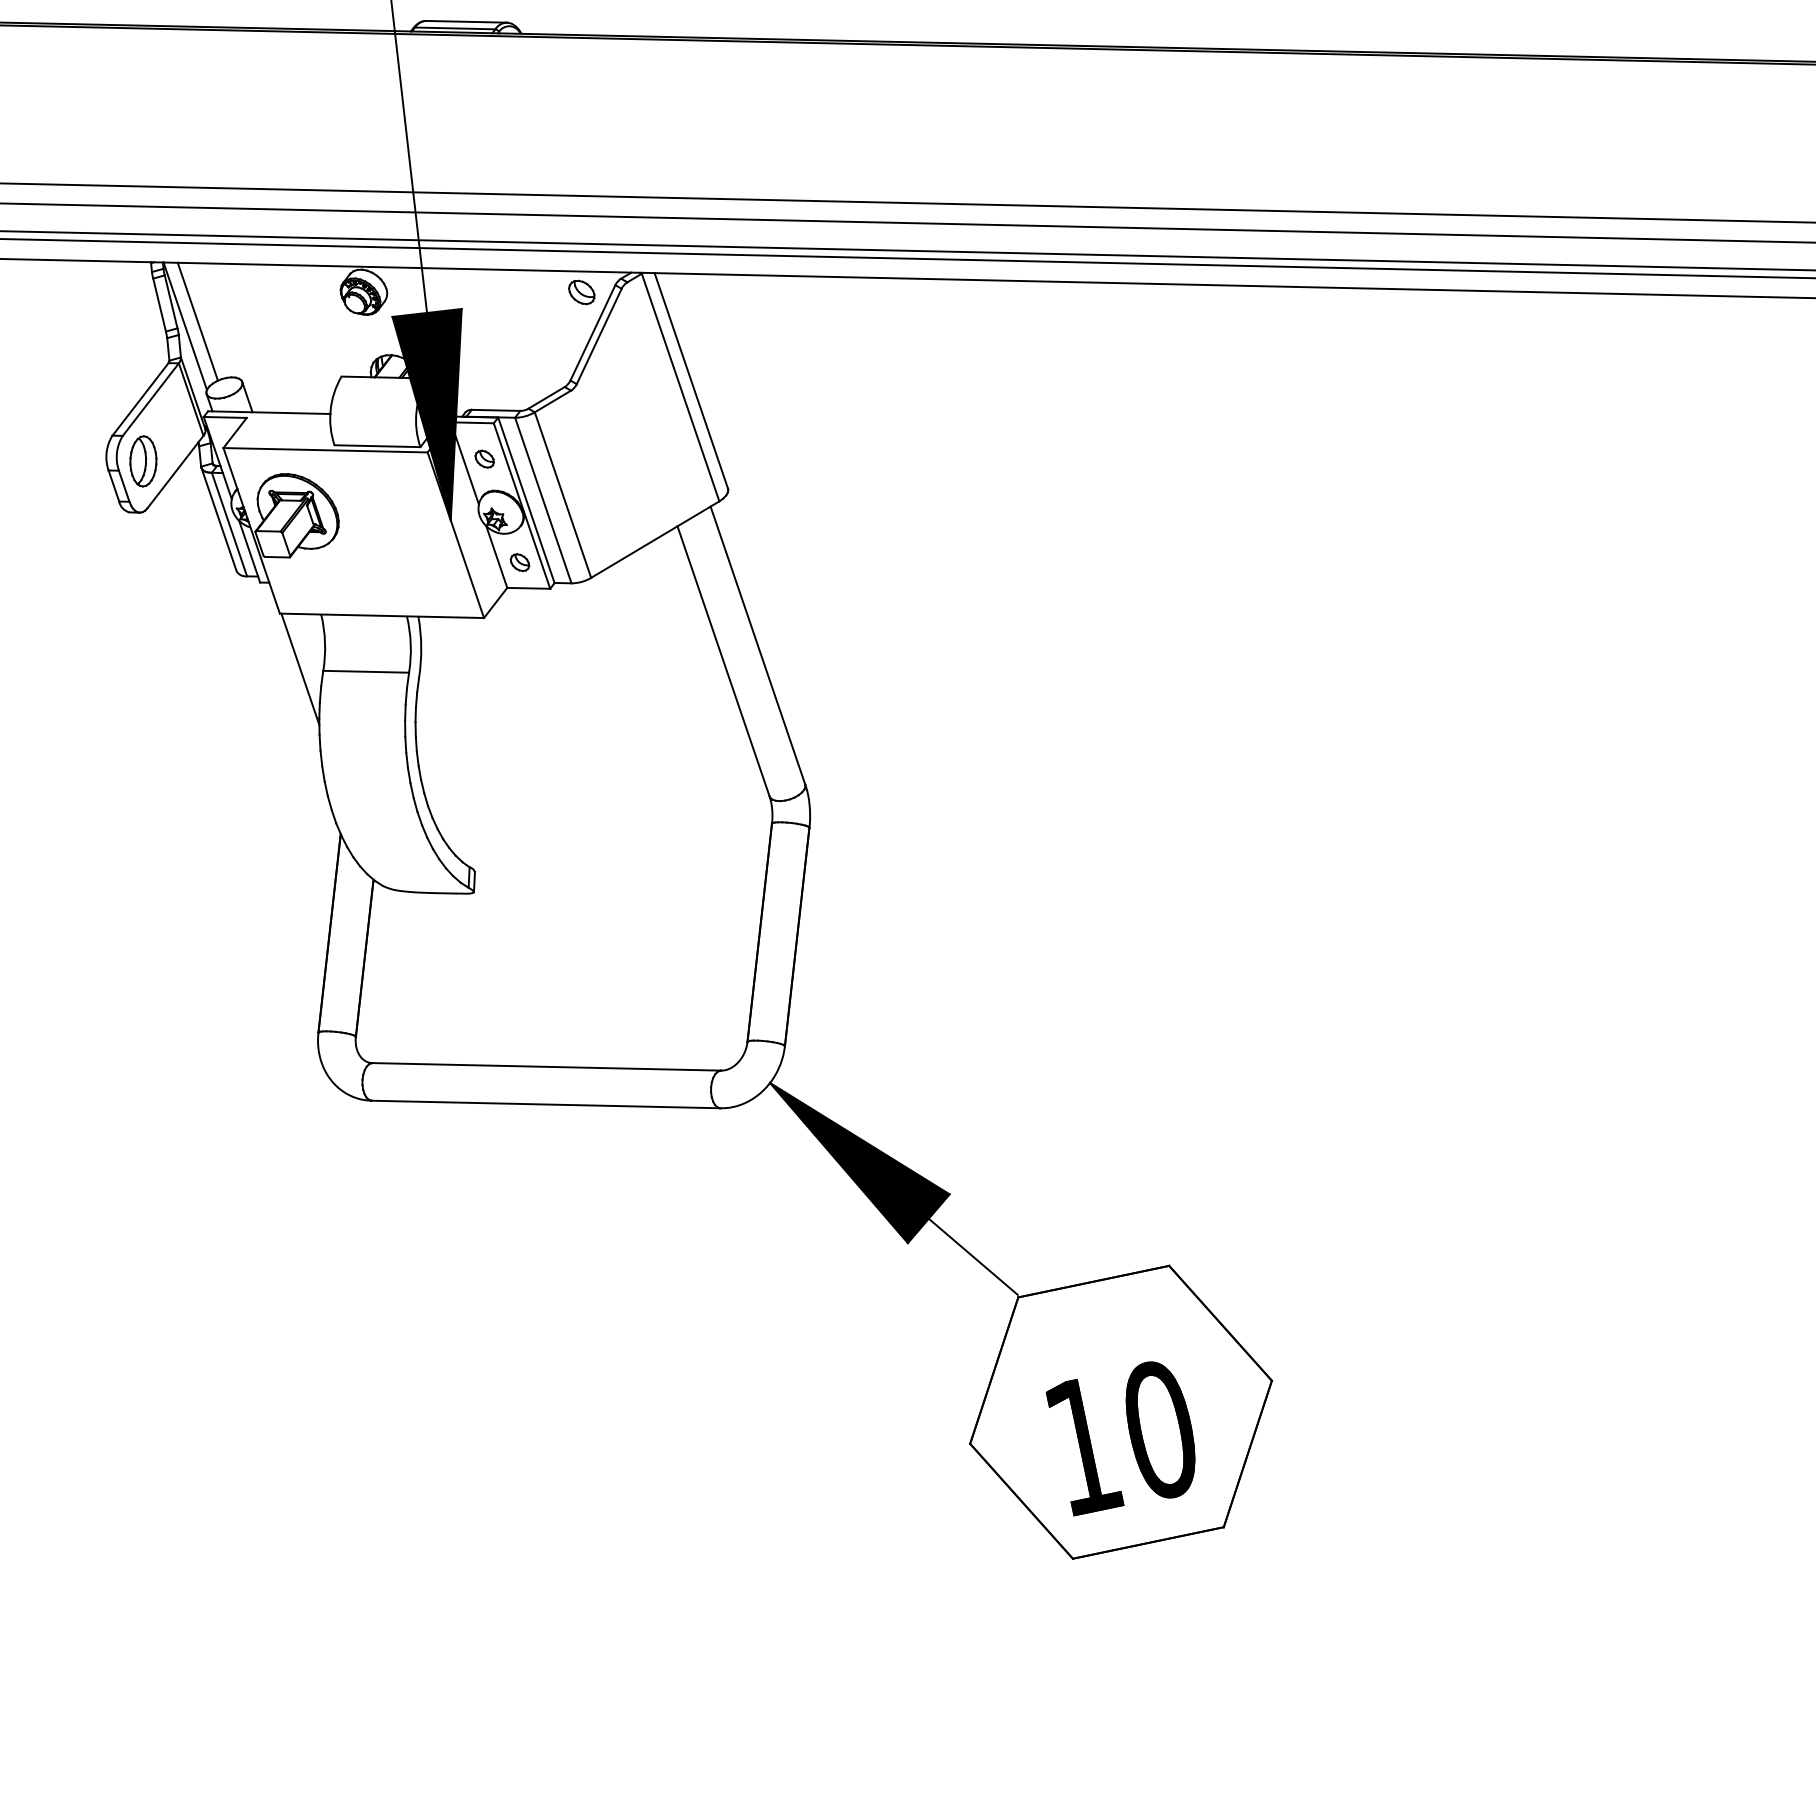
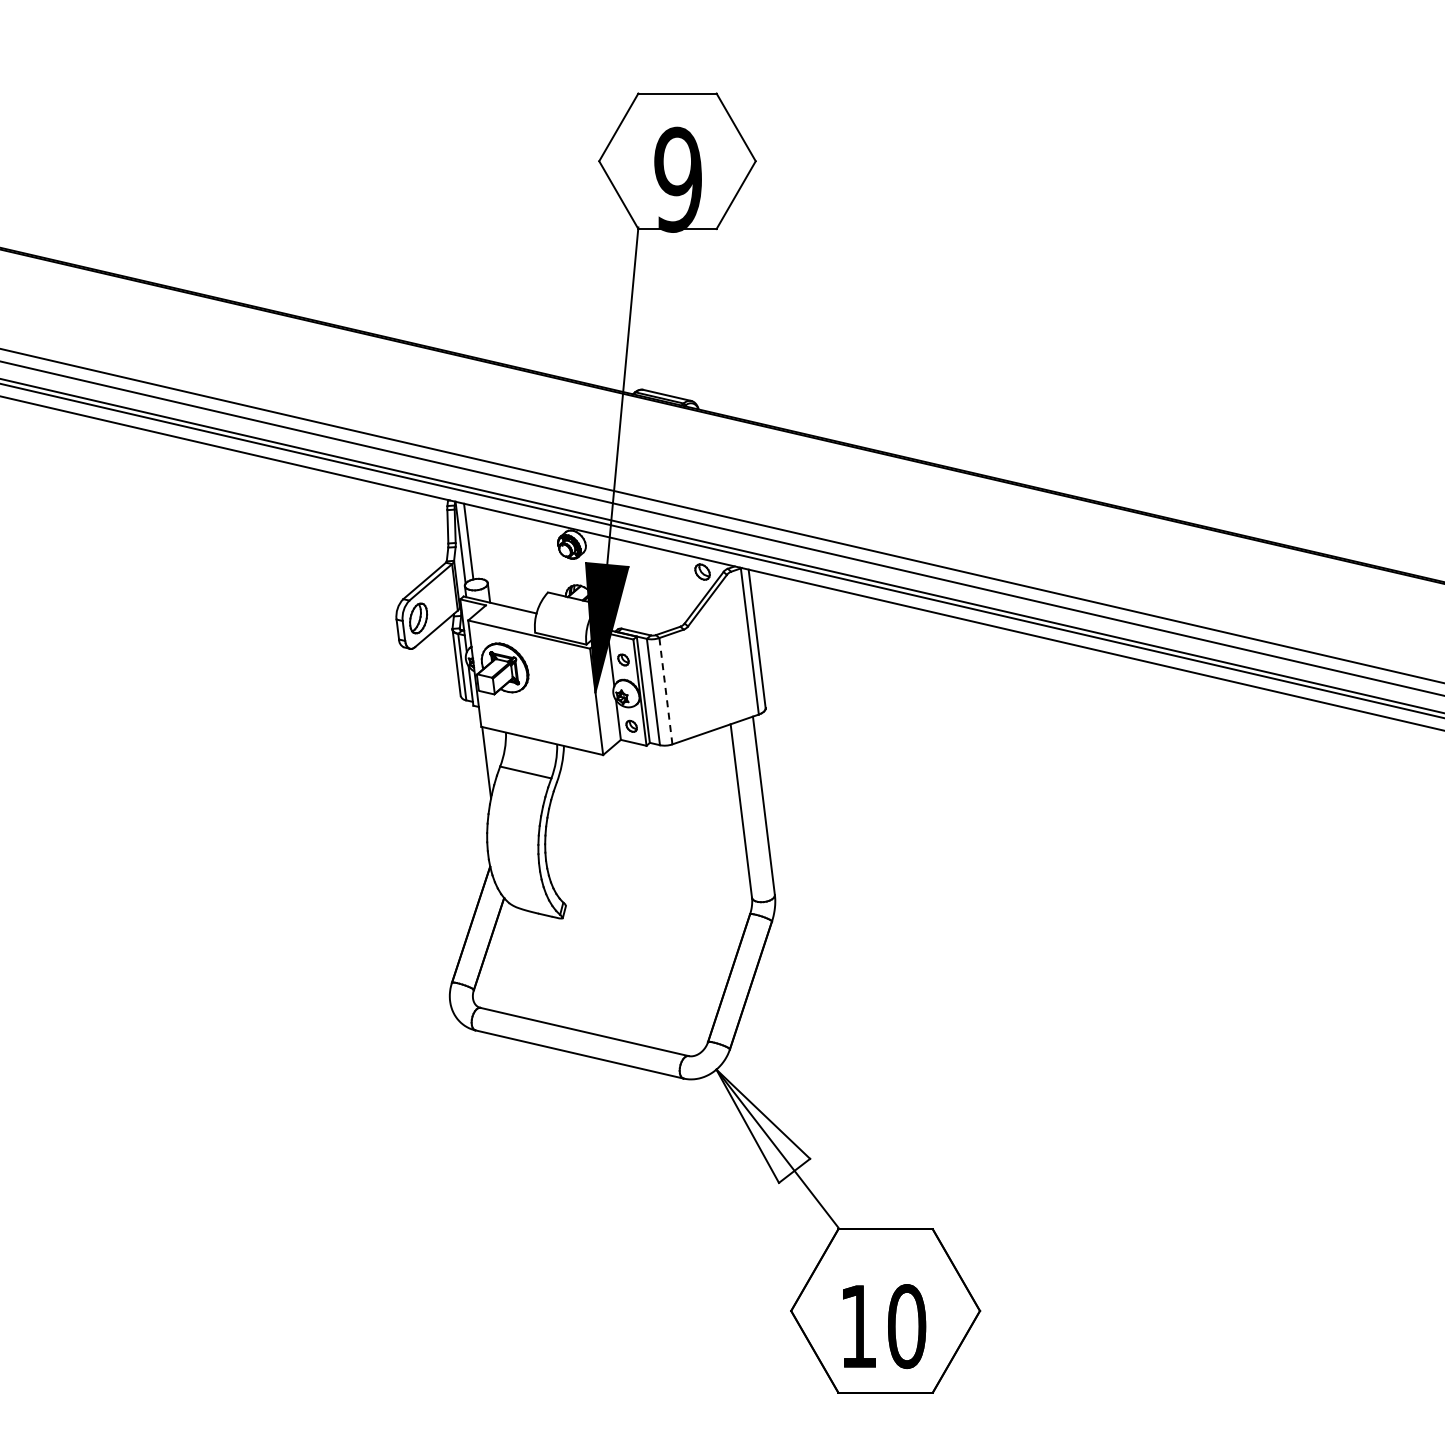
line: (562, 495) -> (665, 691), solid -> dashed
fill: (863, 1156) -> (763, 1125), removed

